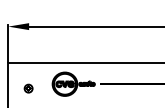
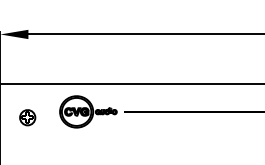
part: (28, 88) -> (27, 117), size x1.43

